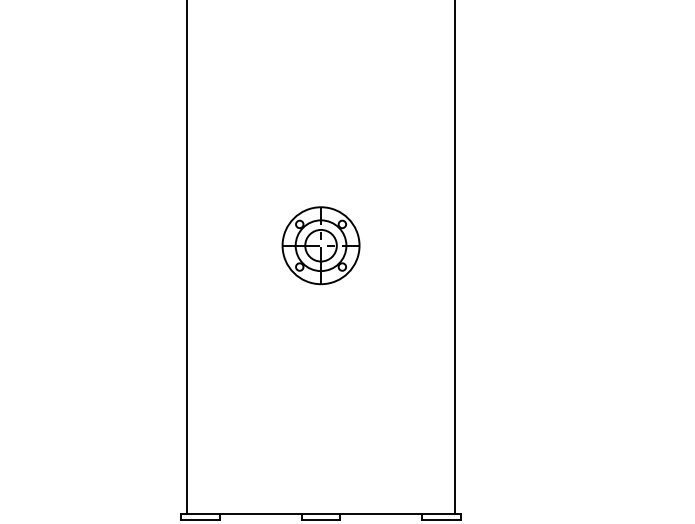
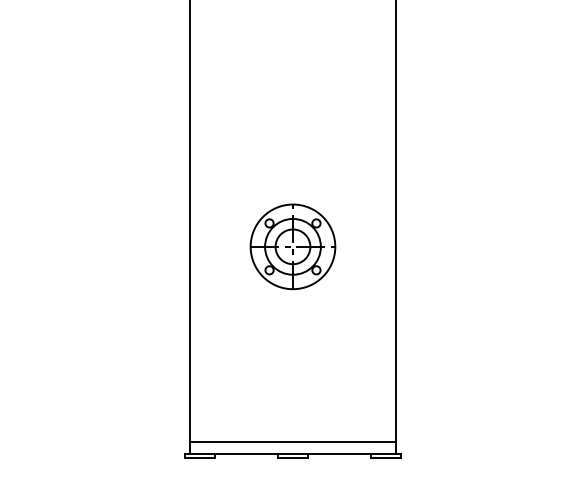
part: (320, 245) -> (292, 246), size x1.43
line: (320, 499) -> (292, 442), added

